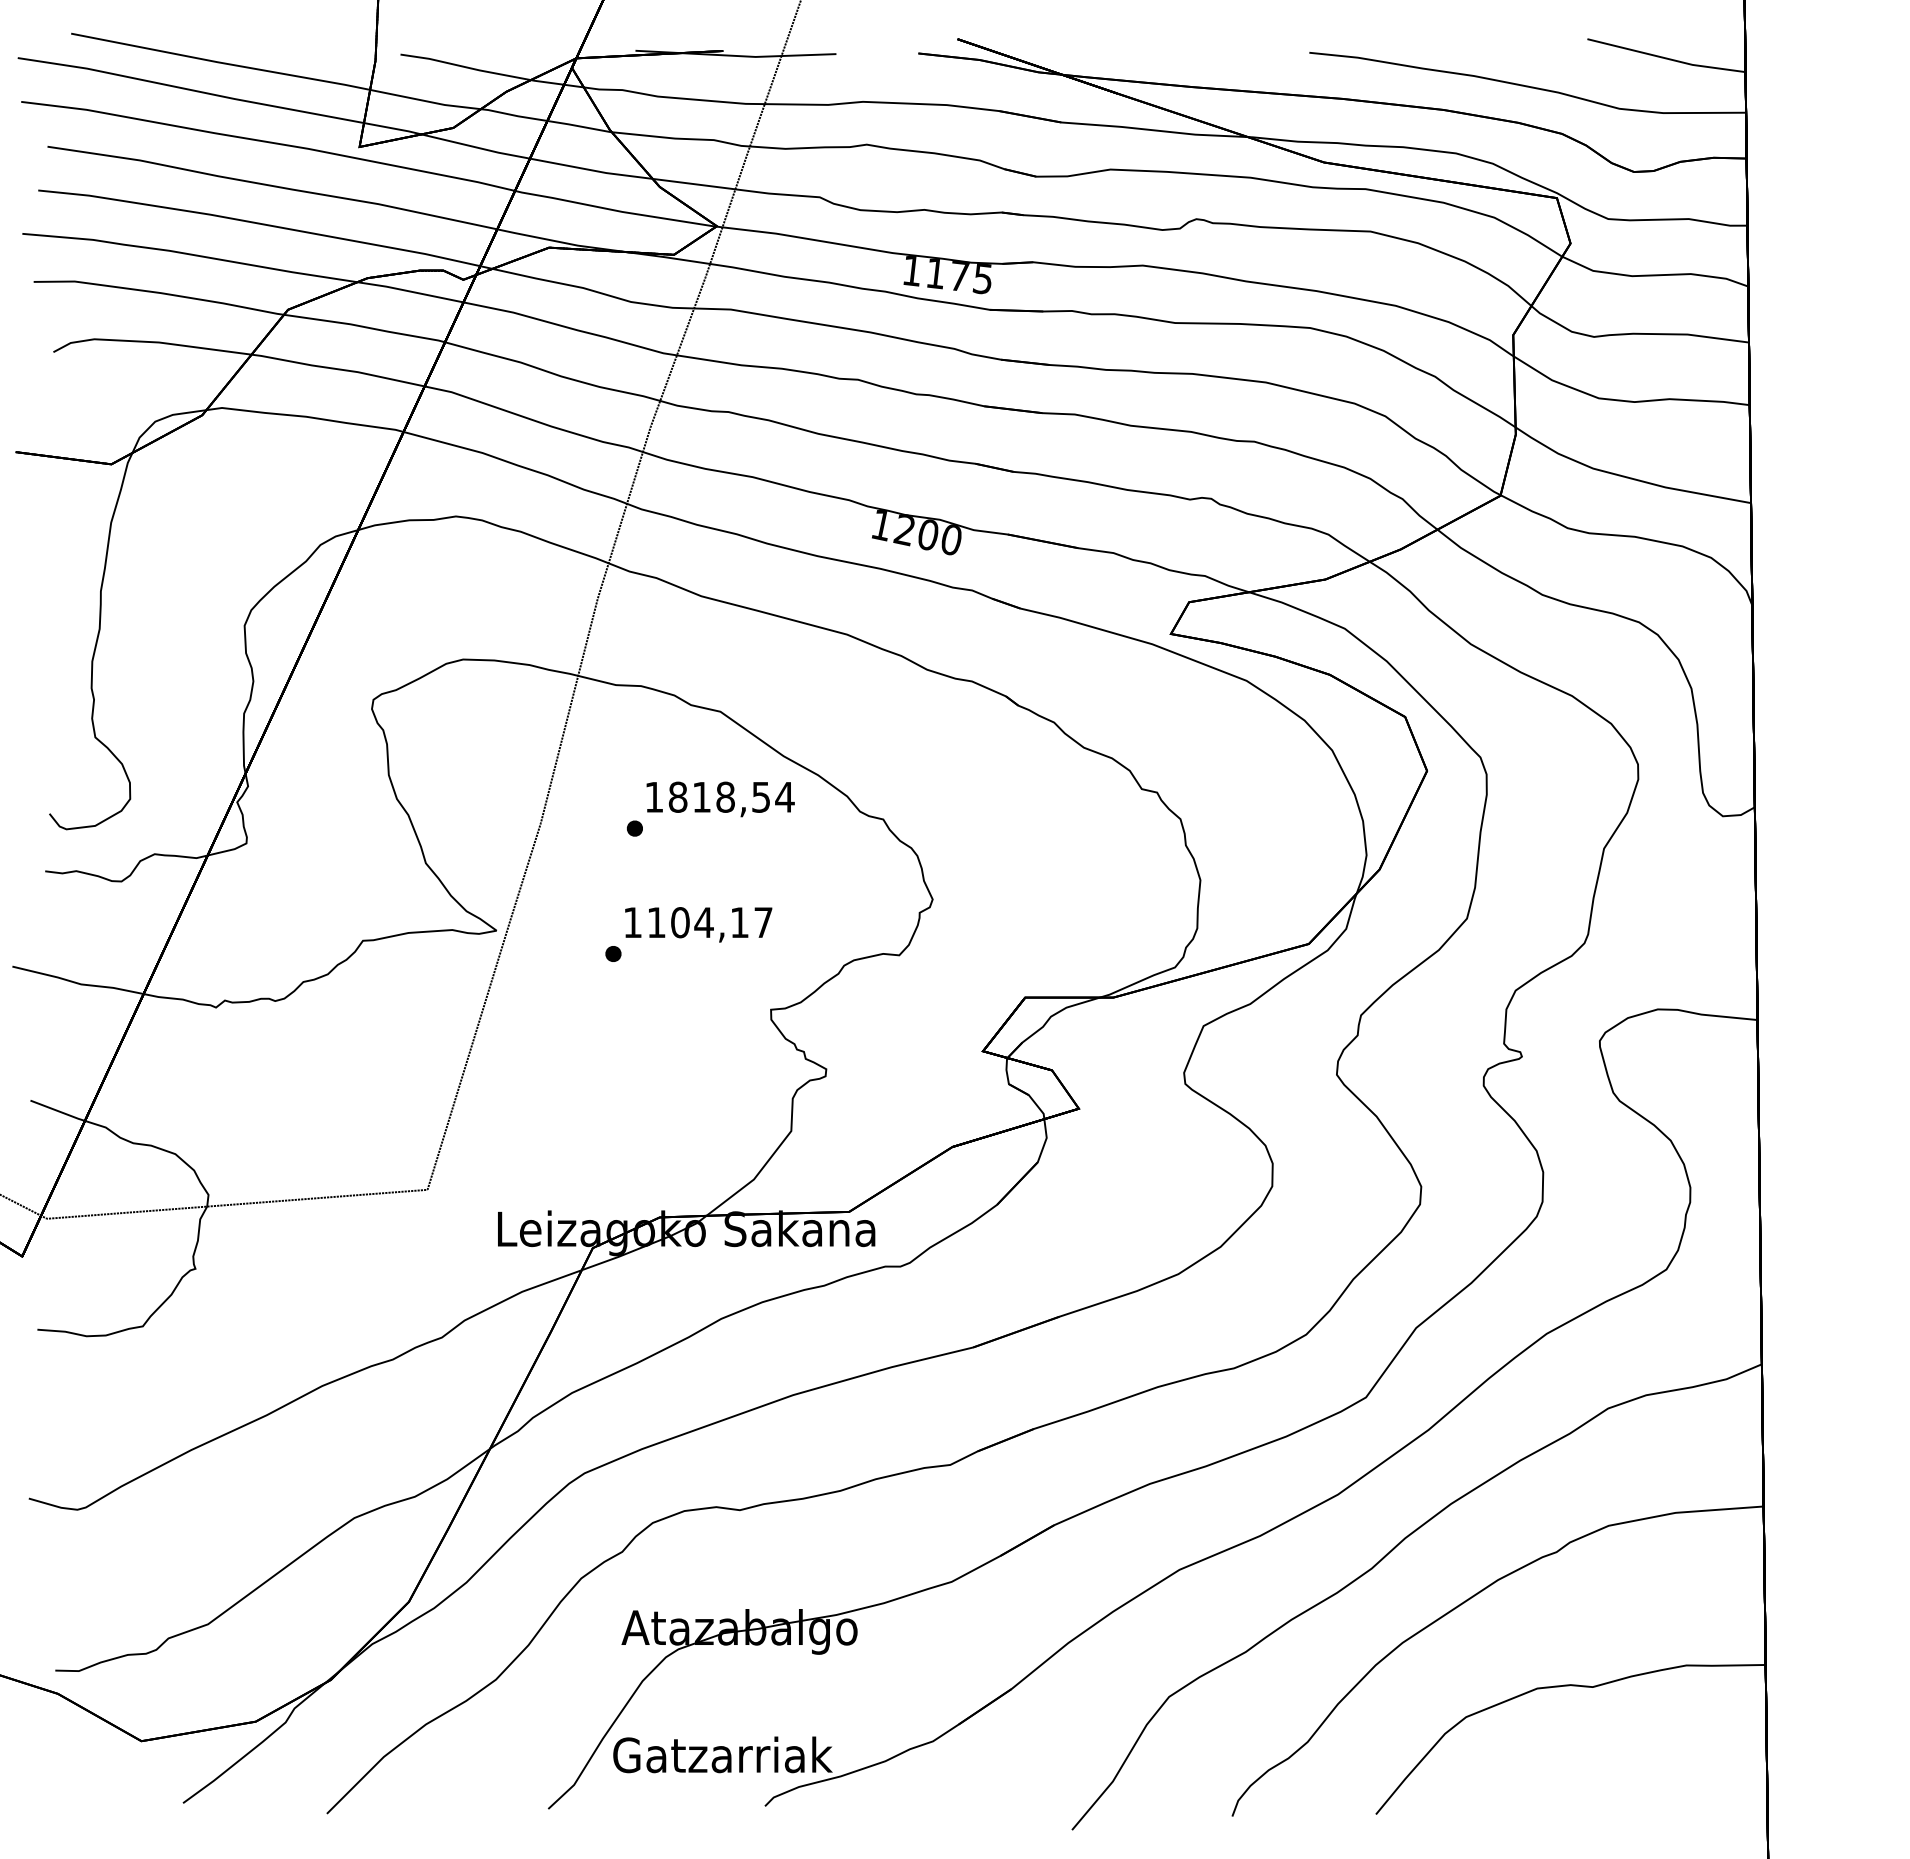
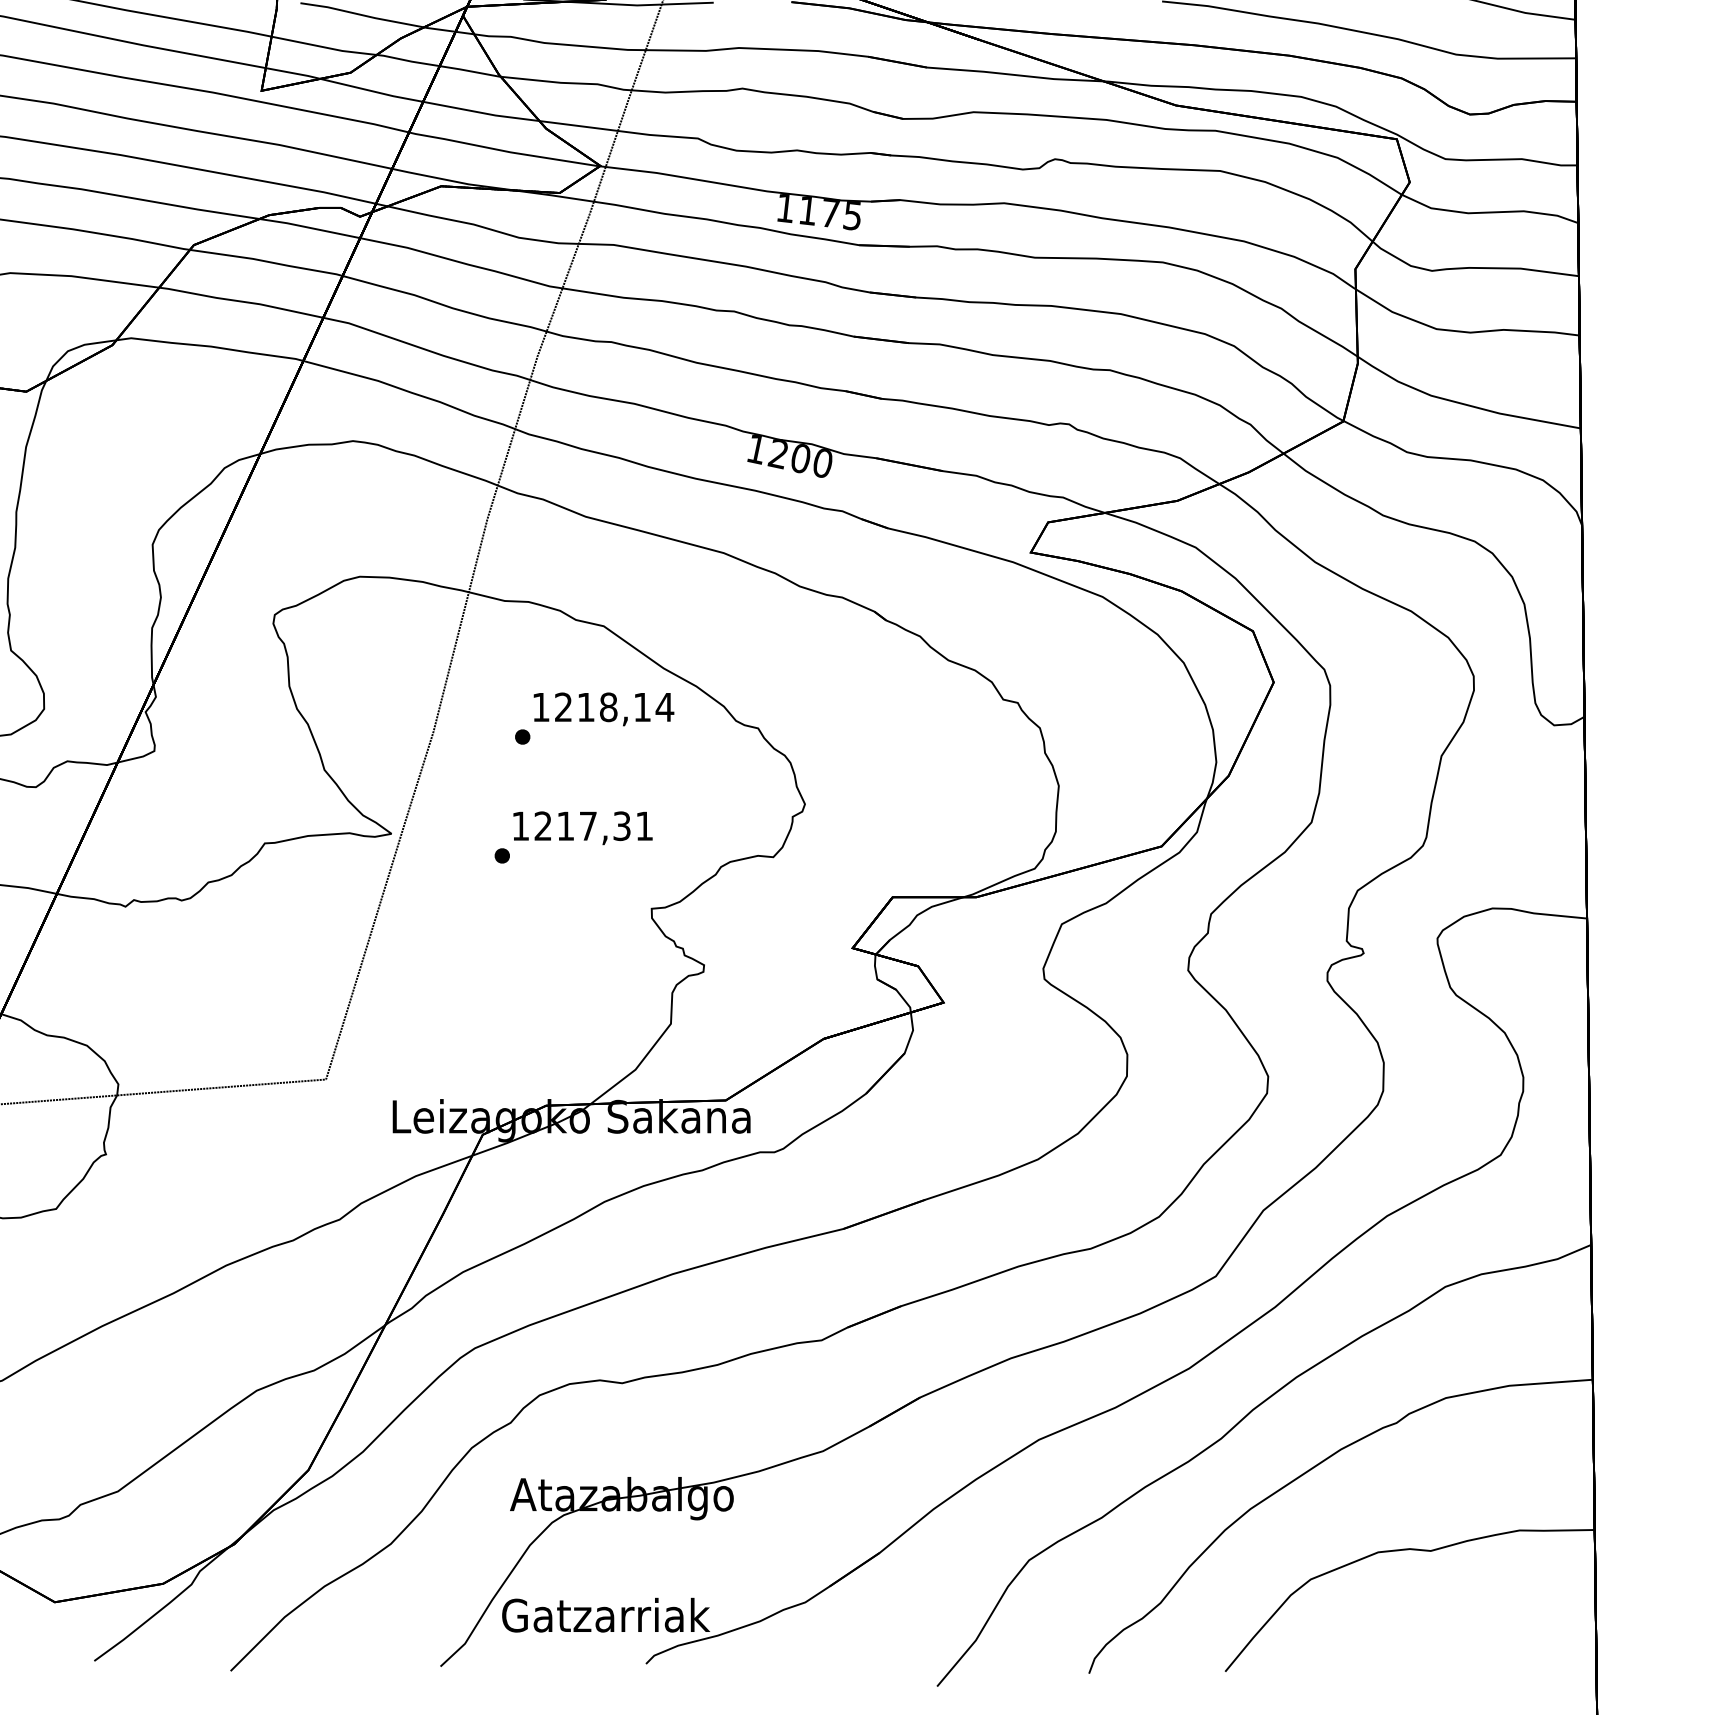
text: (718, 796) -> (601, 706), 1818,54 -> 1218,14
text: (709, 922) -> (593, 826), 1104,17 -> 1217,31

